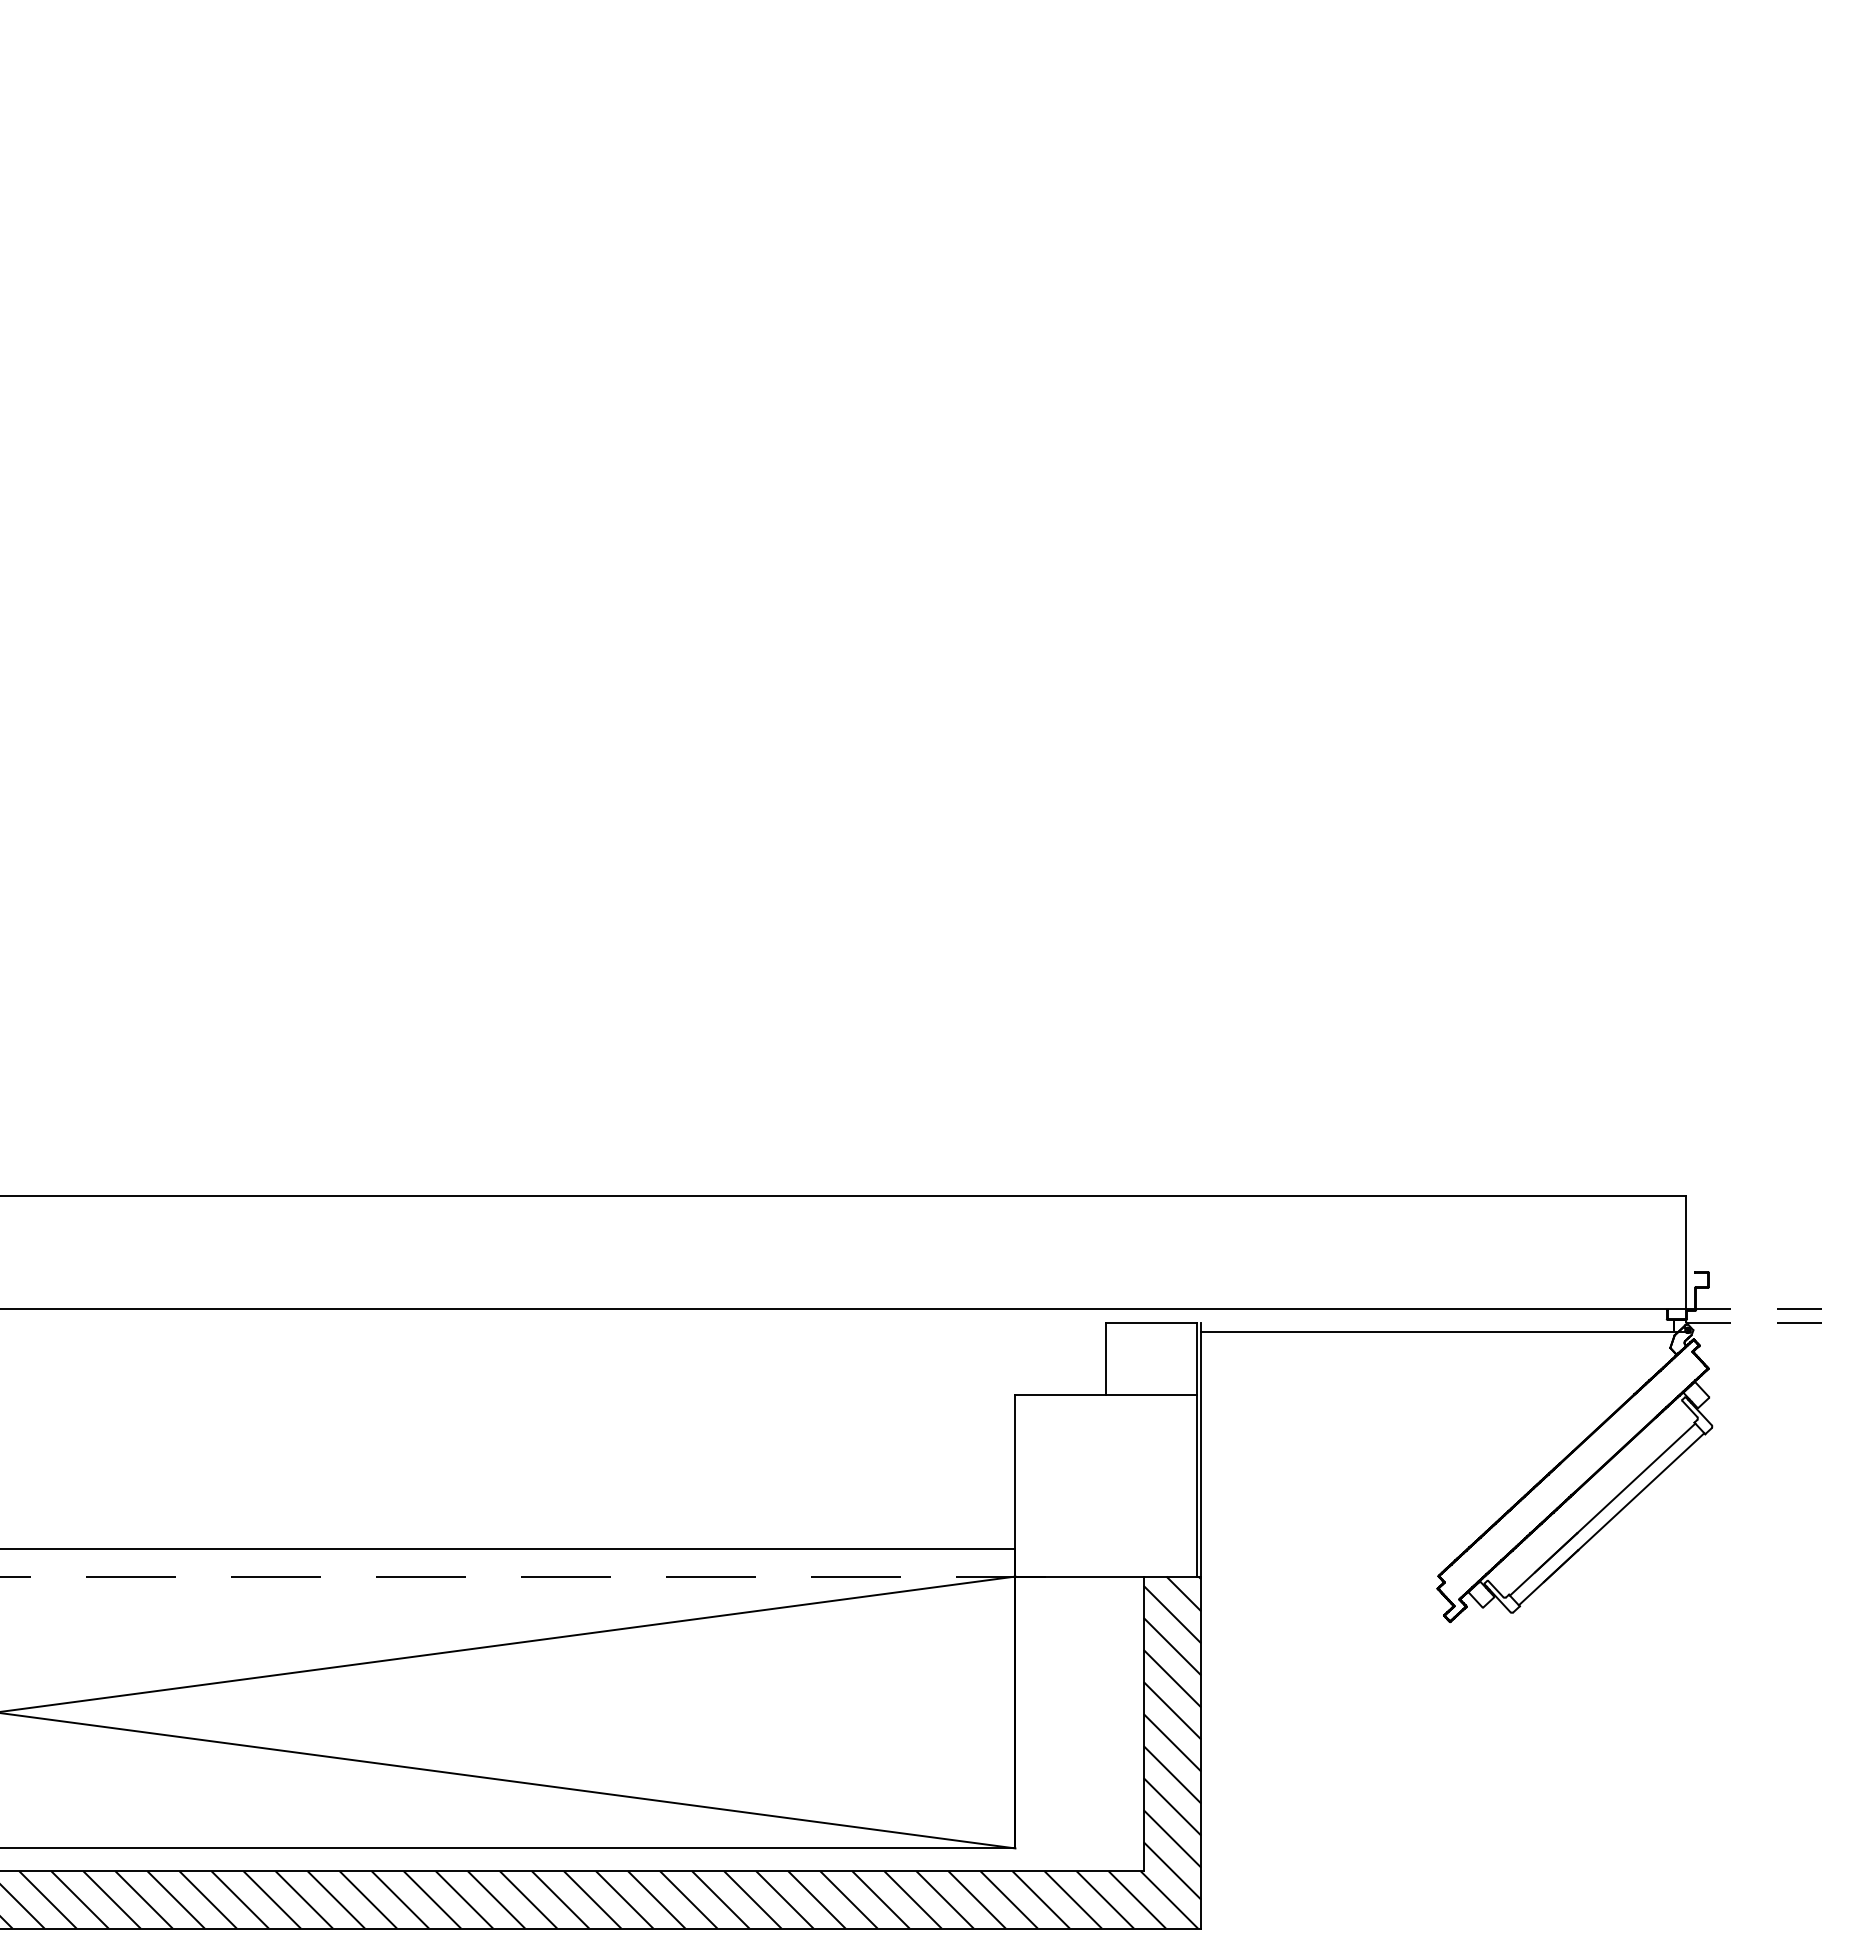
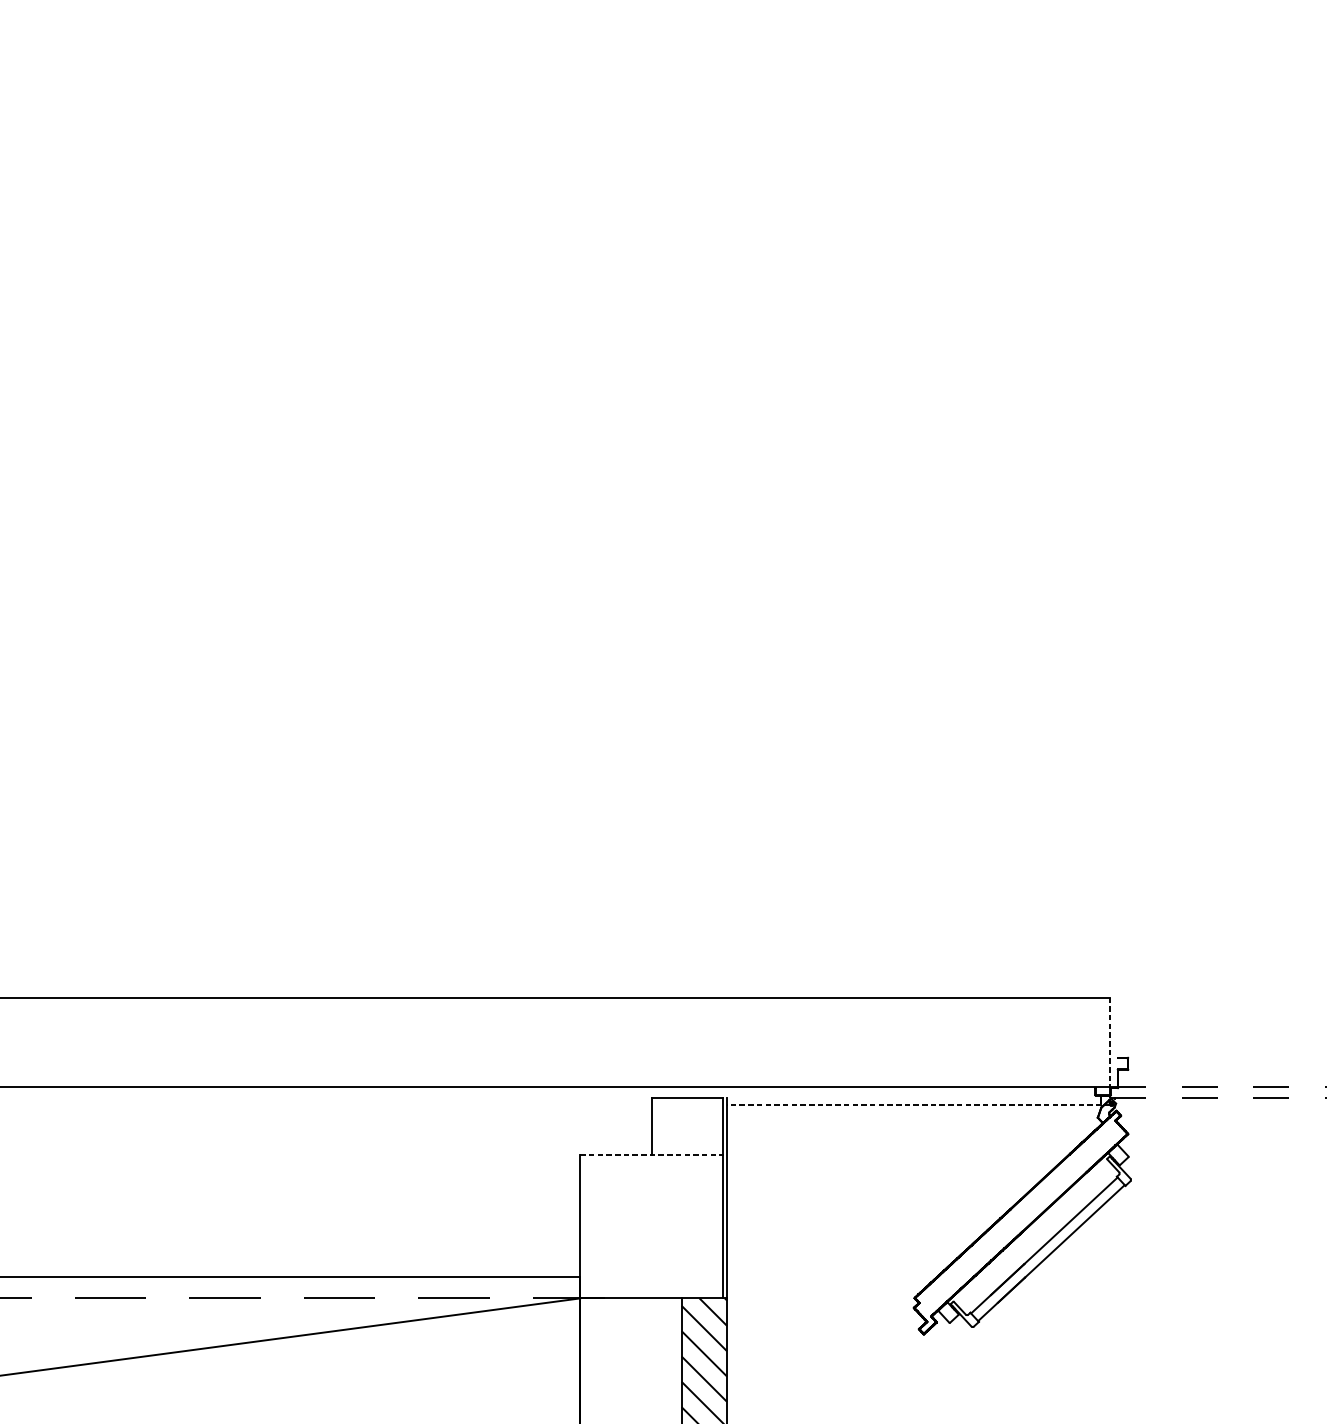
line: (1685, 1252) -> (1109, 1042), solid -> dashed
line: (1443, 1331) -> (918, 1104), solid -> dashed
line: (1106, 1395) -> (652, 1155), solid -> dashed

